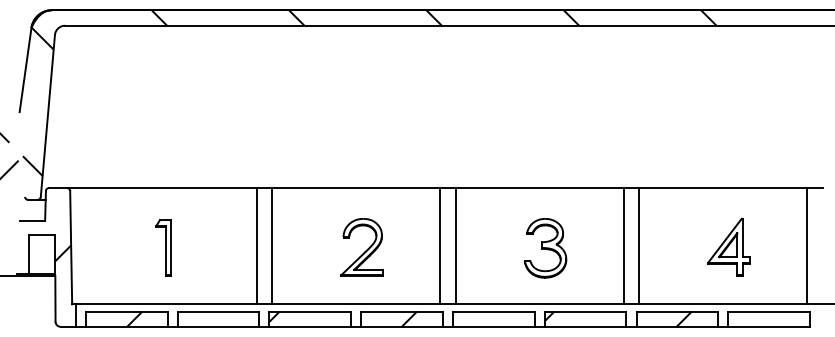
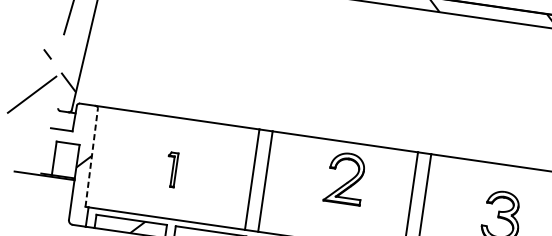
line: (71, 247) -> (92, 157), solid -> dashed
part: (163, 247) -> (171, 169), size x0.7
part: (361, 247) -> (344, 178), moved

